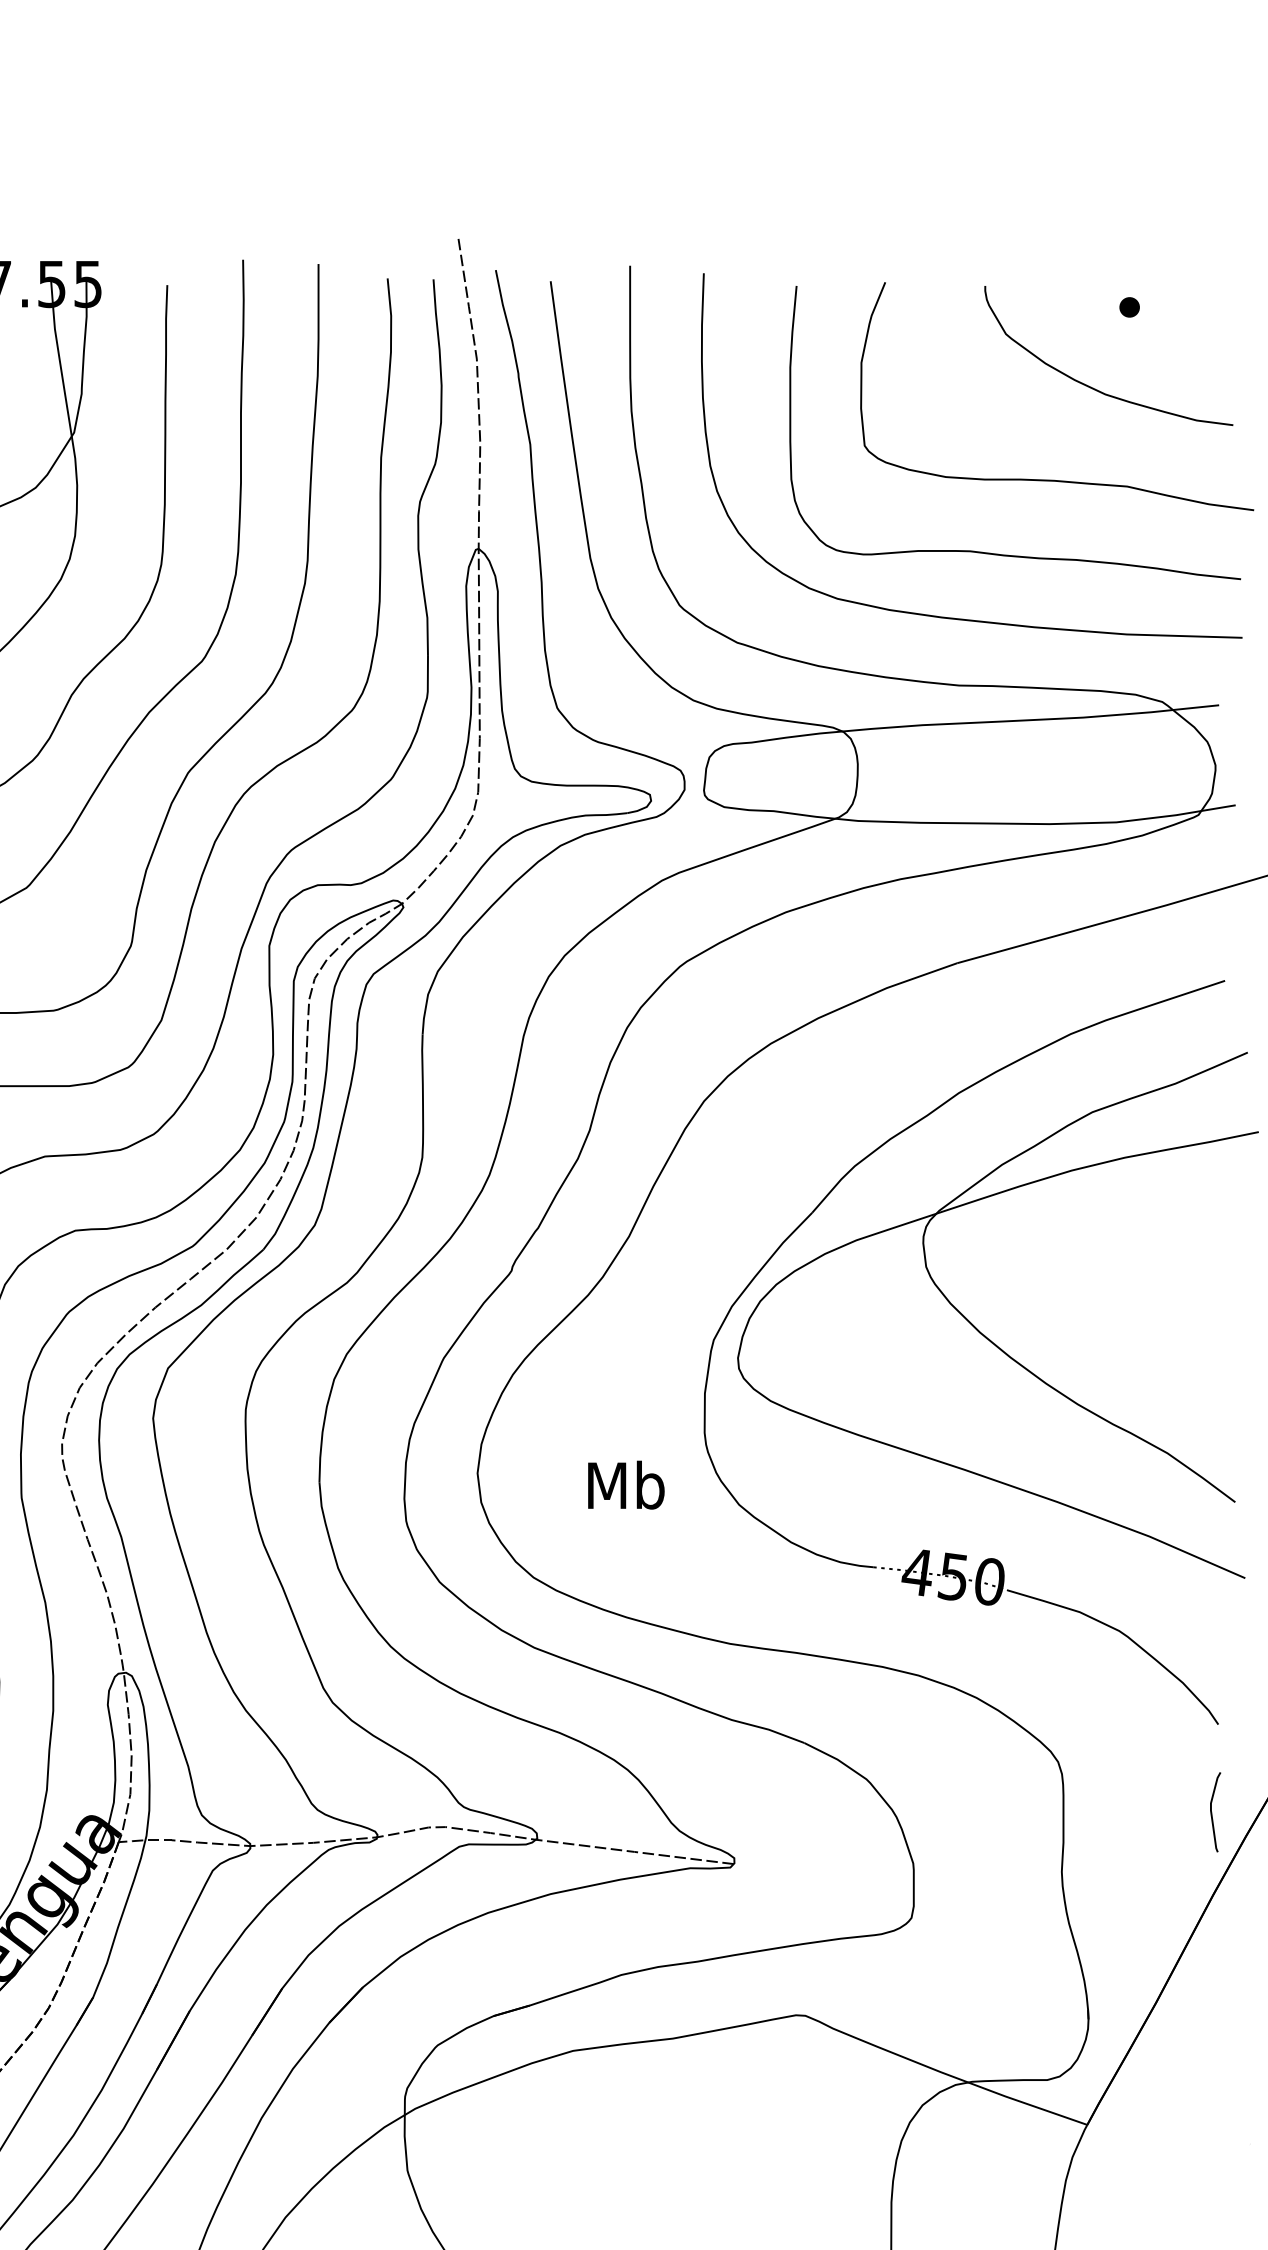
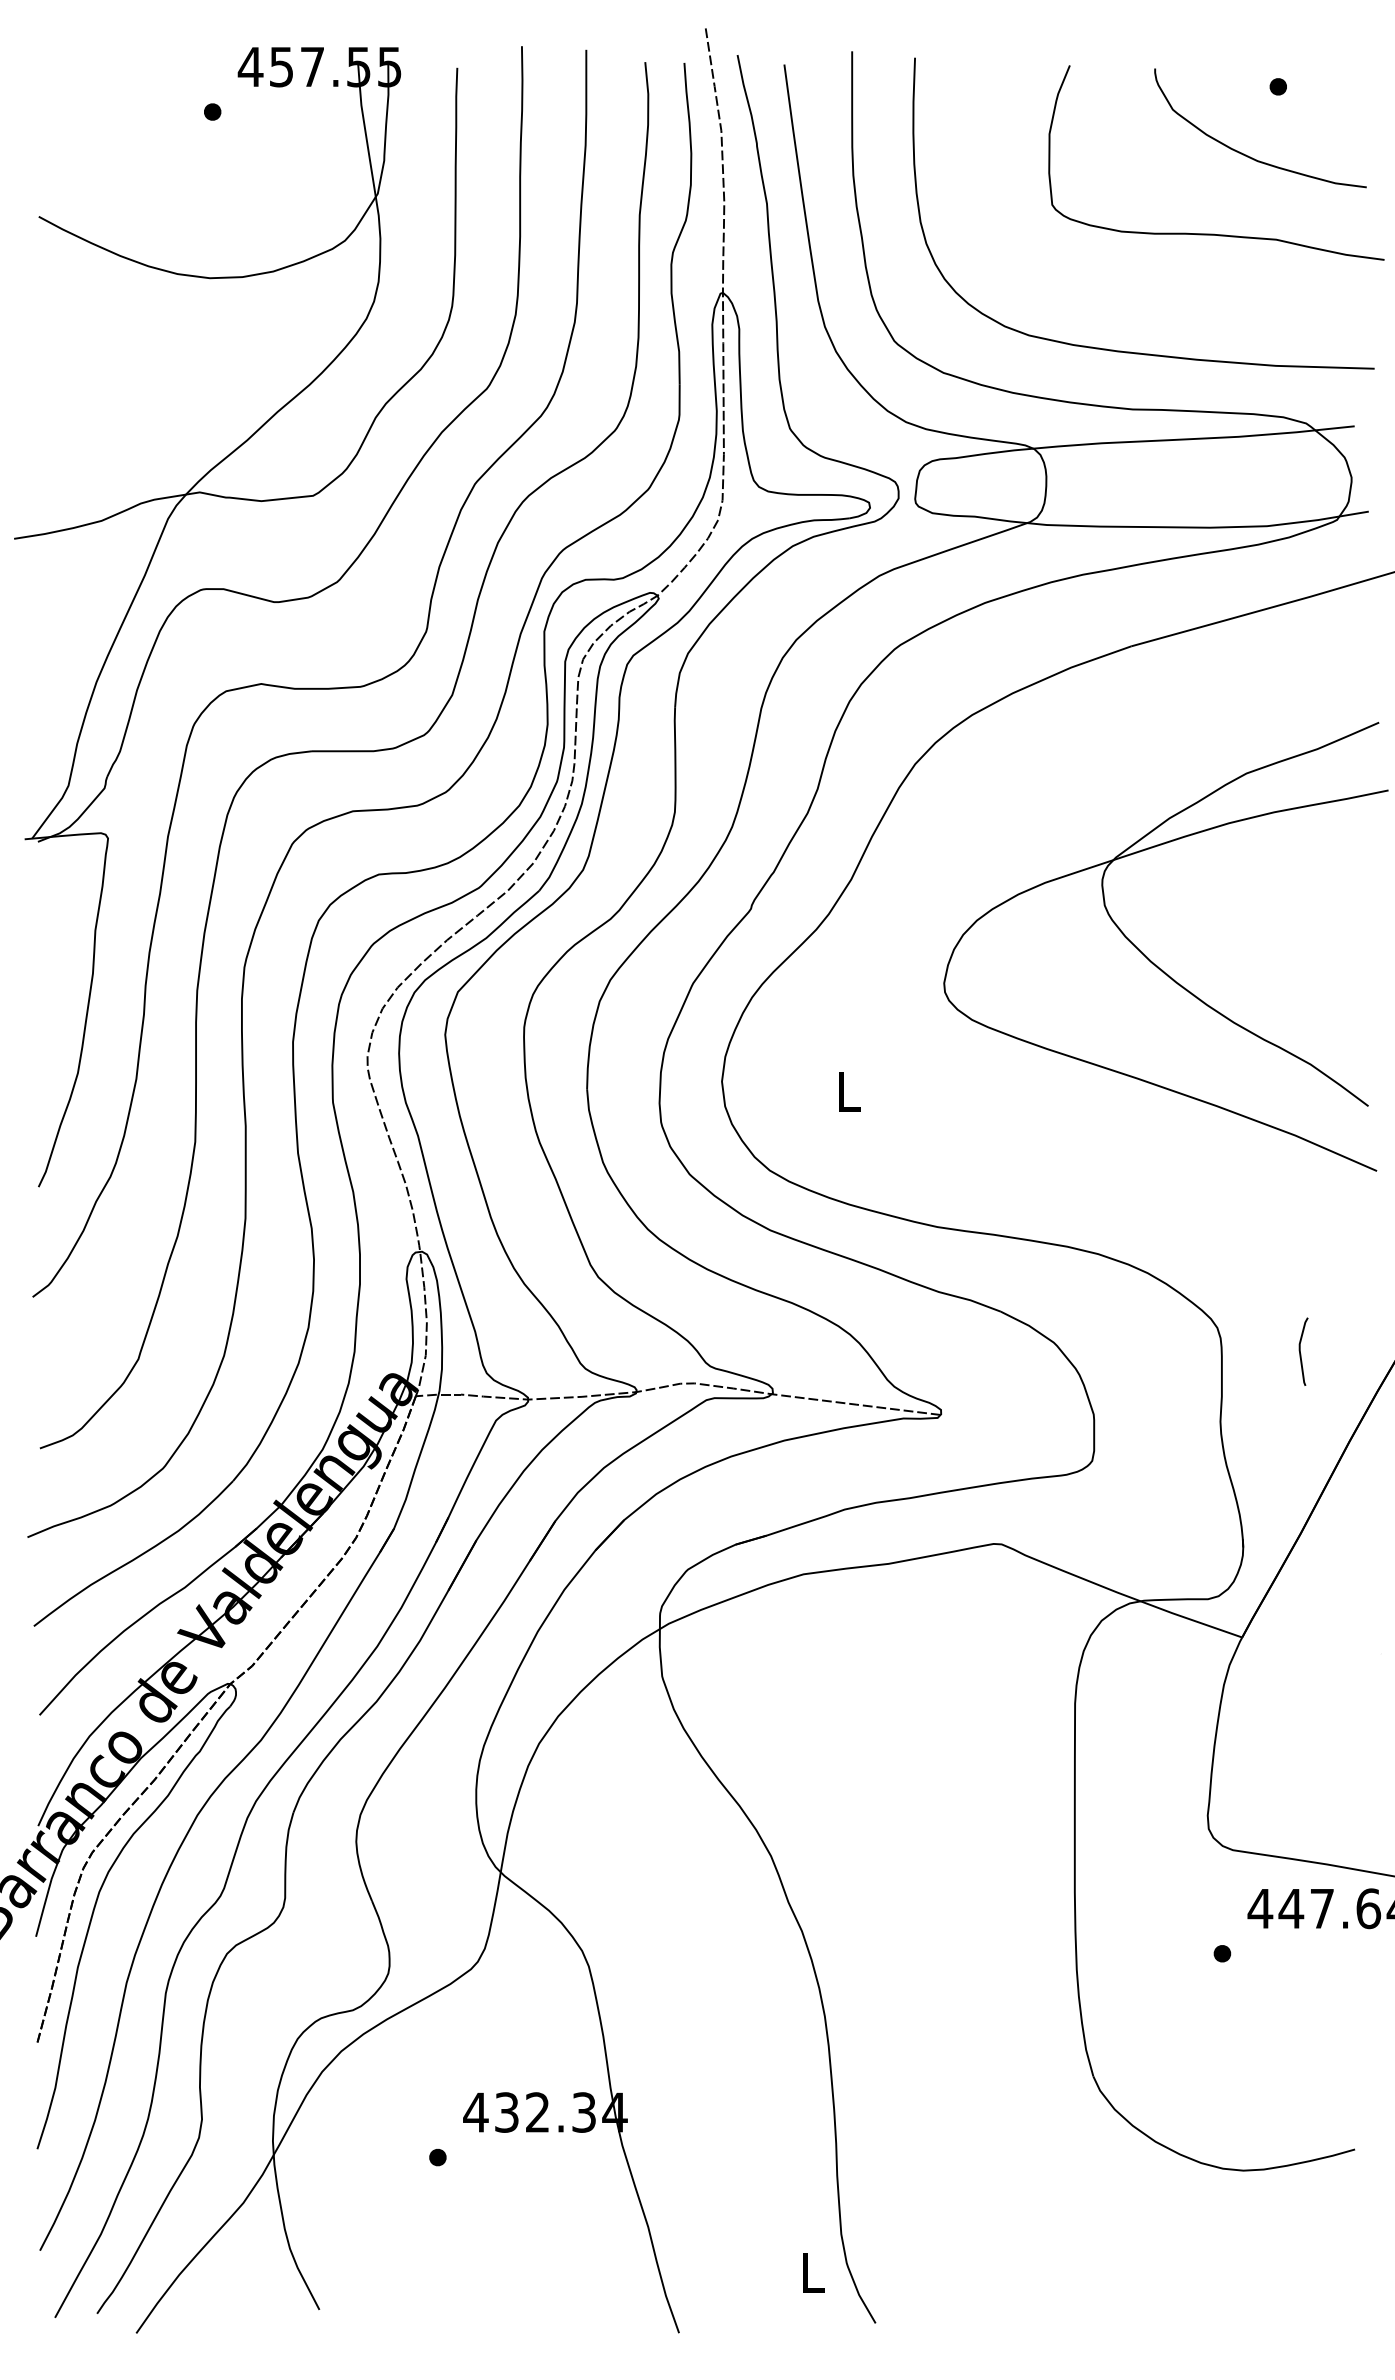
curve: (997, 553) -> (1165, 296), removed
text: (625, 1484) -> (848, 1091), Mb -> L
part: (924, 1549) -> (1103, 1146), removed
curve: (1213, 1814) -> (1301, 1353), moved

